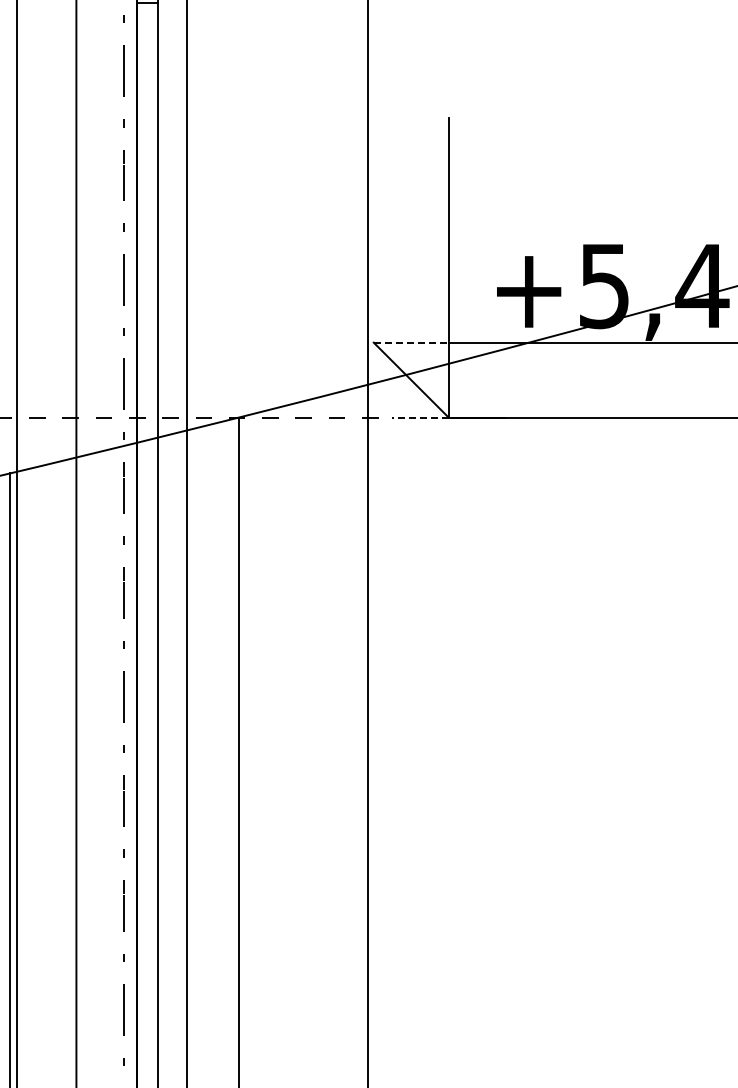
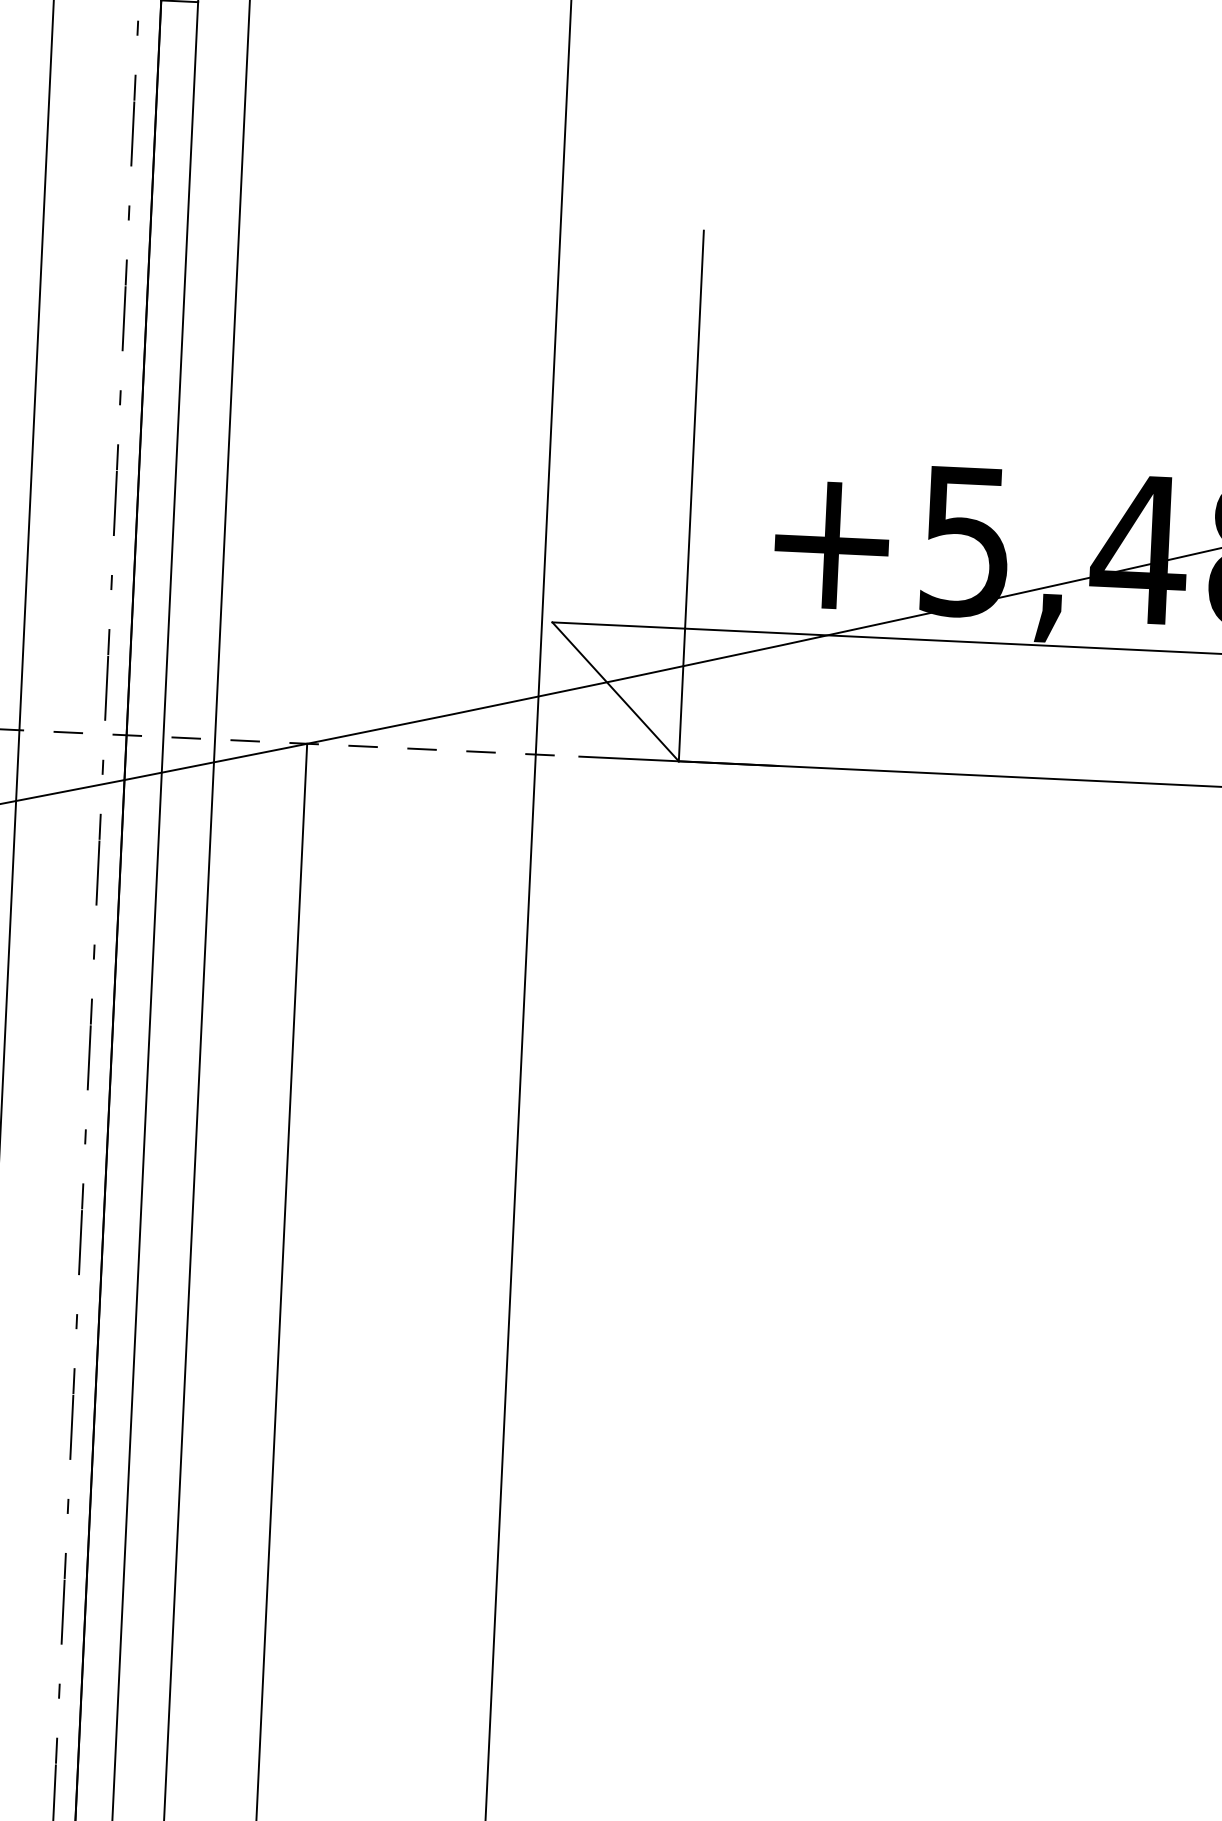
line: (411, 342) -> (619, 625), dashed -> solid
line: (420, 417) -> (628, 758), dashed -> solid

